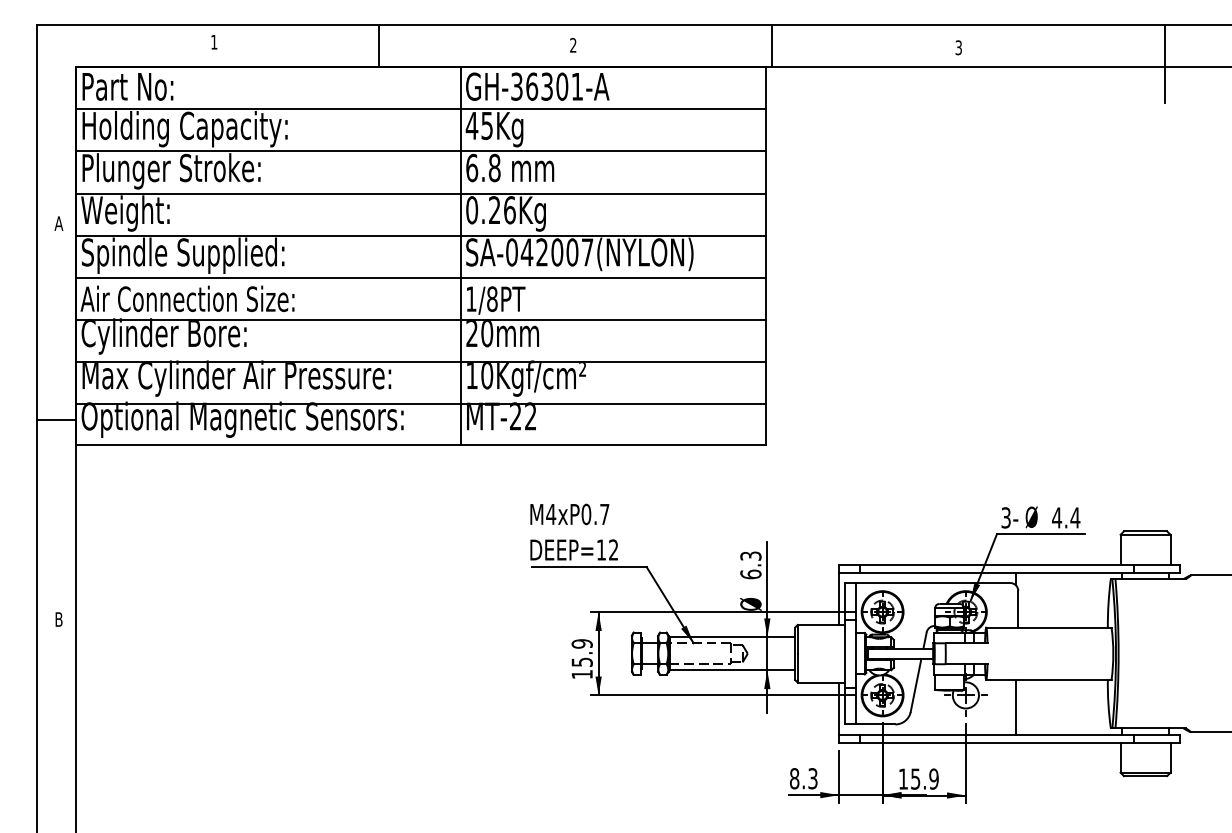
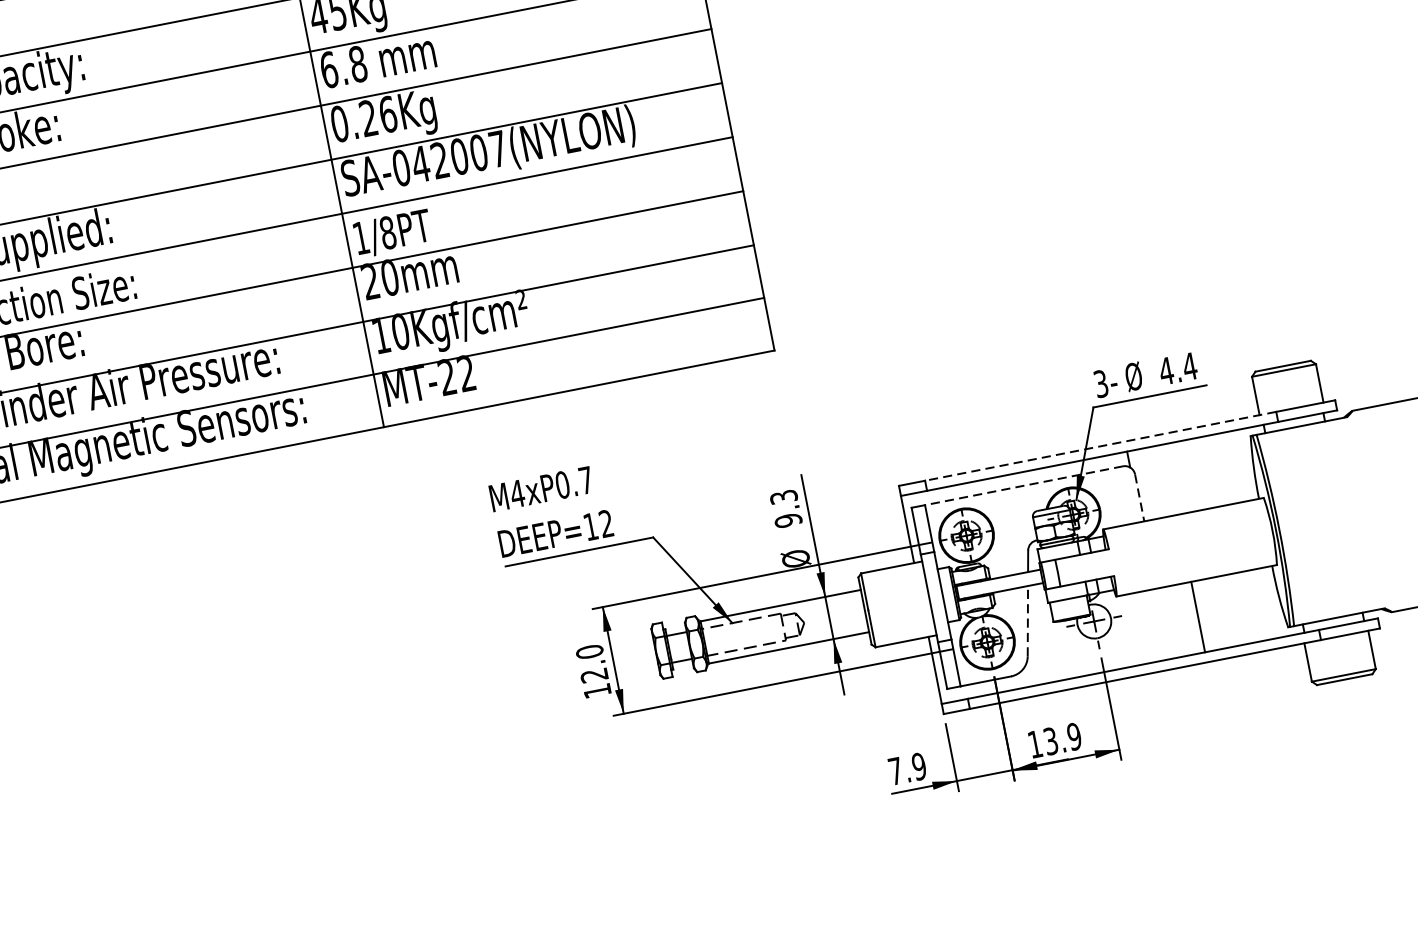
line: (996, 564) -> (1100, 446), solid -> dashed
text: (750, 574) -> (787, 520), 6.3 -> 9.3
line: (932, 583) -> (1023, 486), solid -> dashed
line: (1018, 609) -> (1140, 498), solid -> dashed
text: (581, 652) -> (591, 663), 15.9 -> 12.0
line: (916, 685) -> (1028, 621), solid -> dashed
line: (1015, 706) -> (1197, 615), moved
text: (803, 778) -> (907, 768), 8.3 -> 7.9
text: (915, 778) -> (1050, 740), 15.9 -> 13.9

